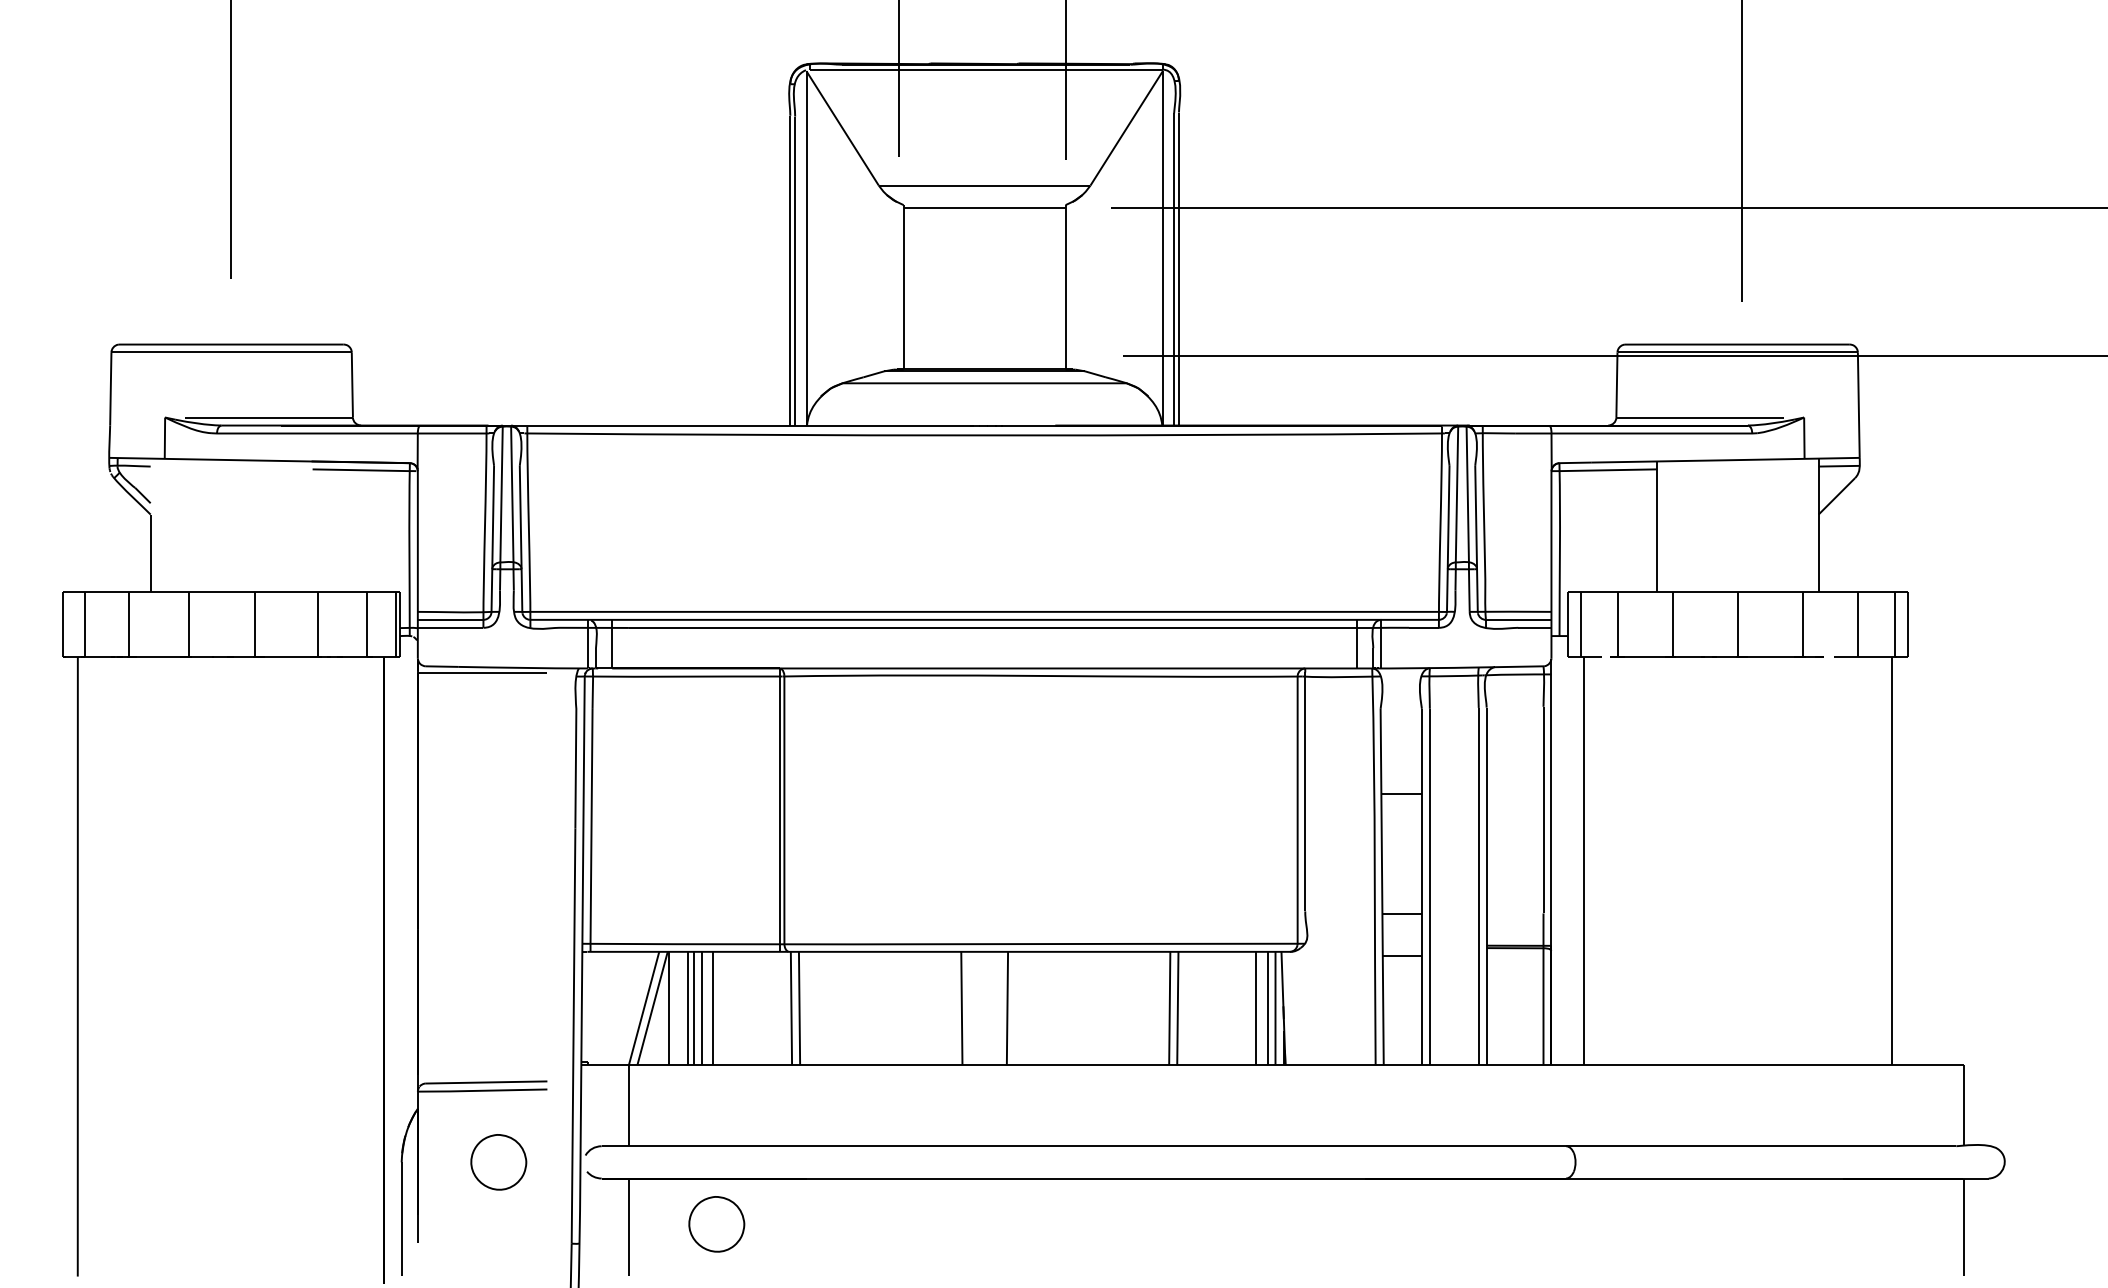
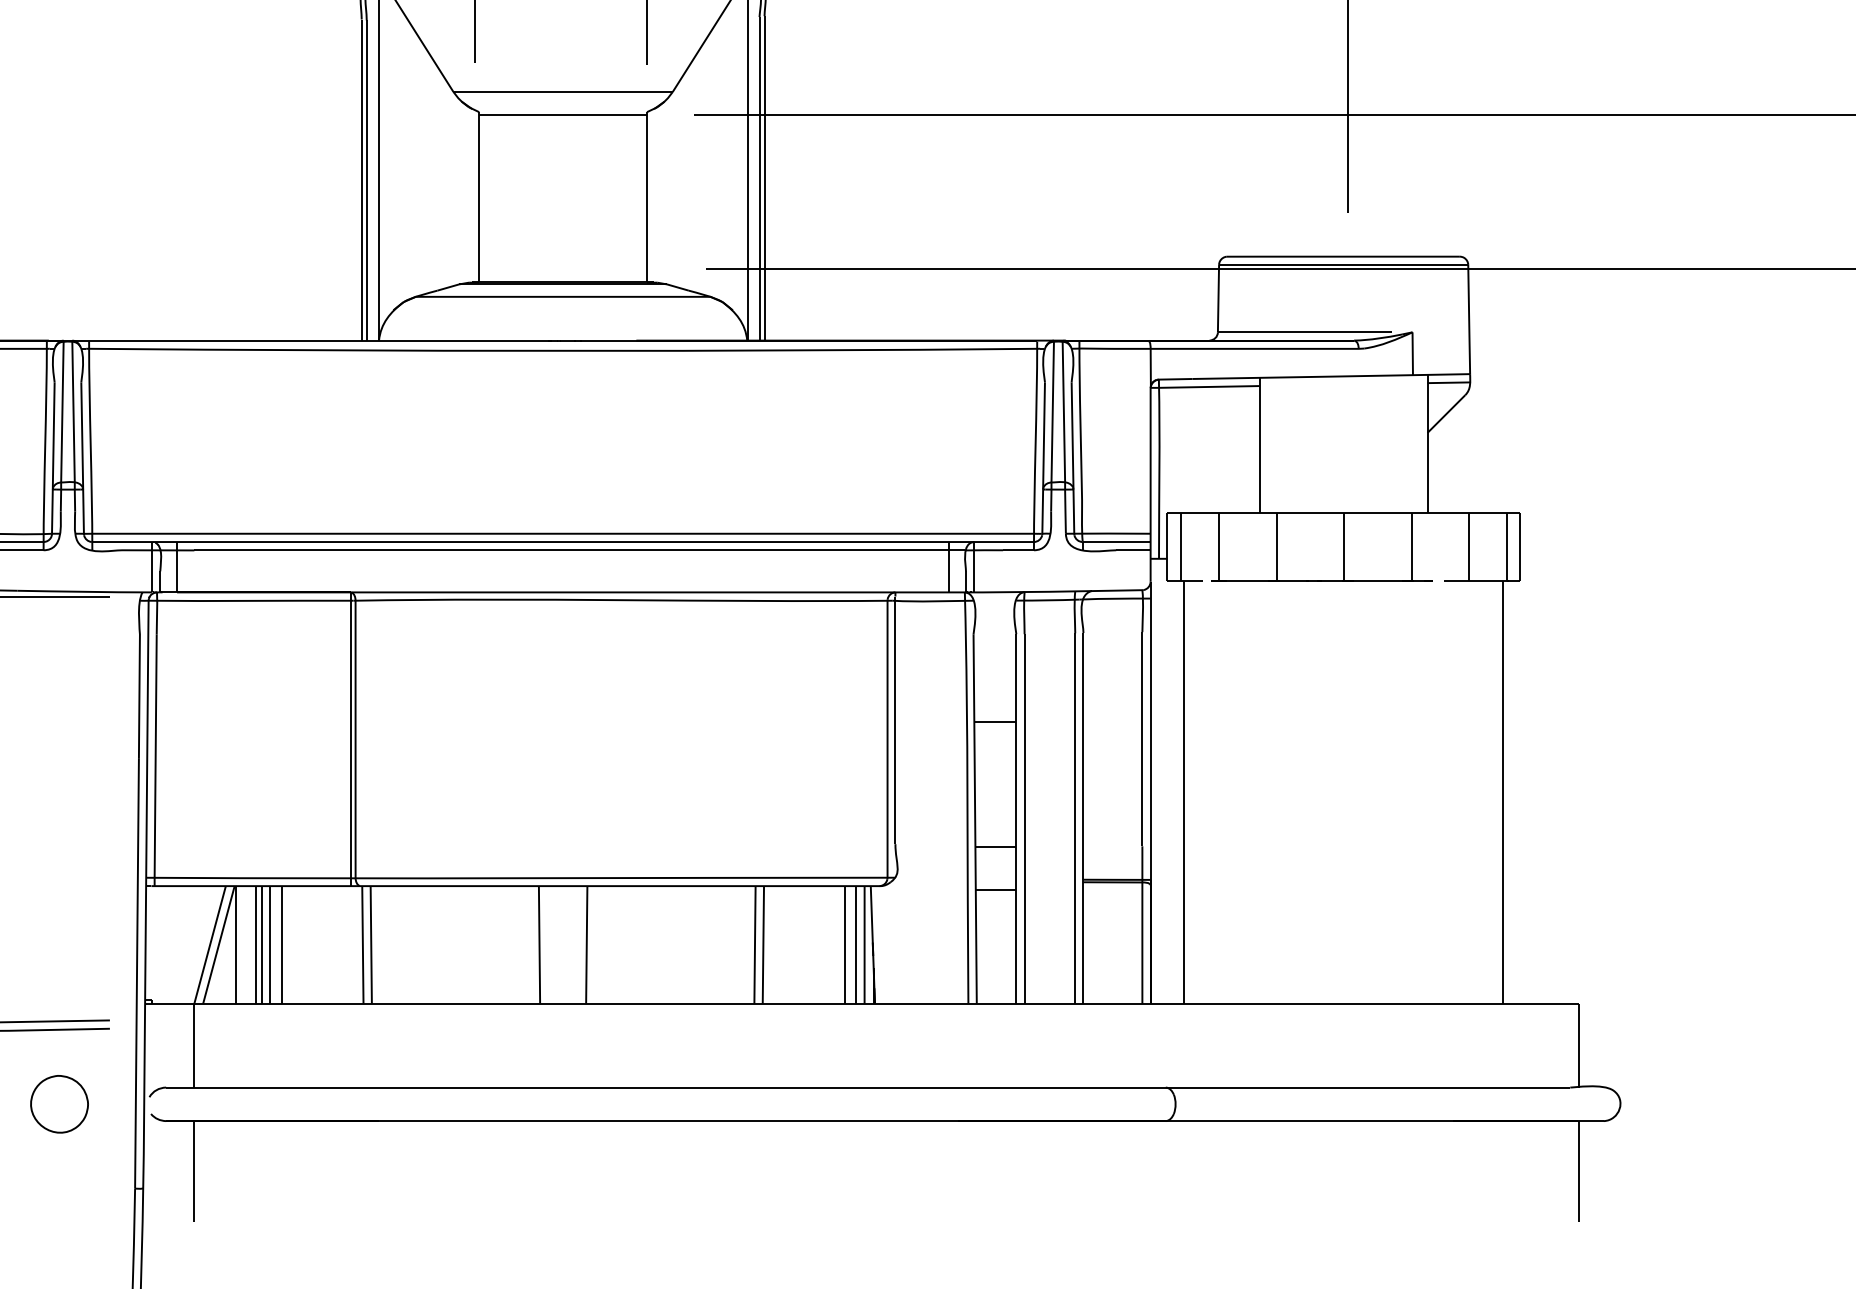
part: (716, 1224) -> (285, 1168), removed

